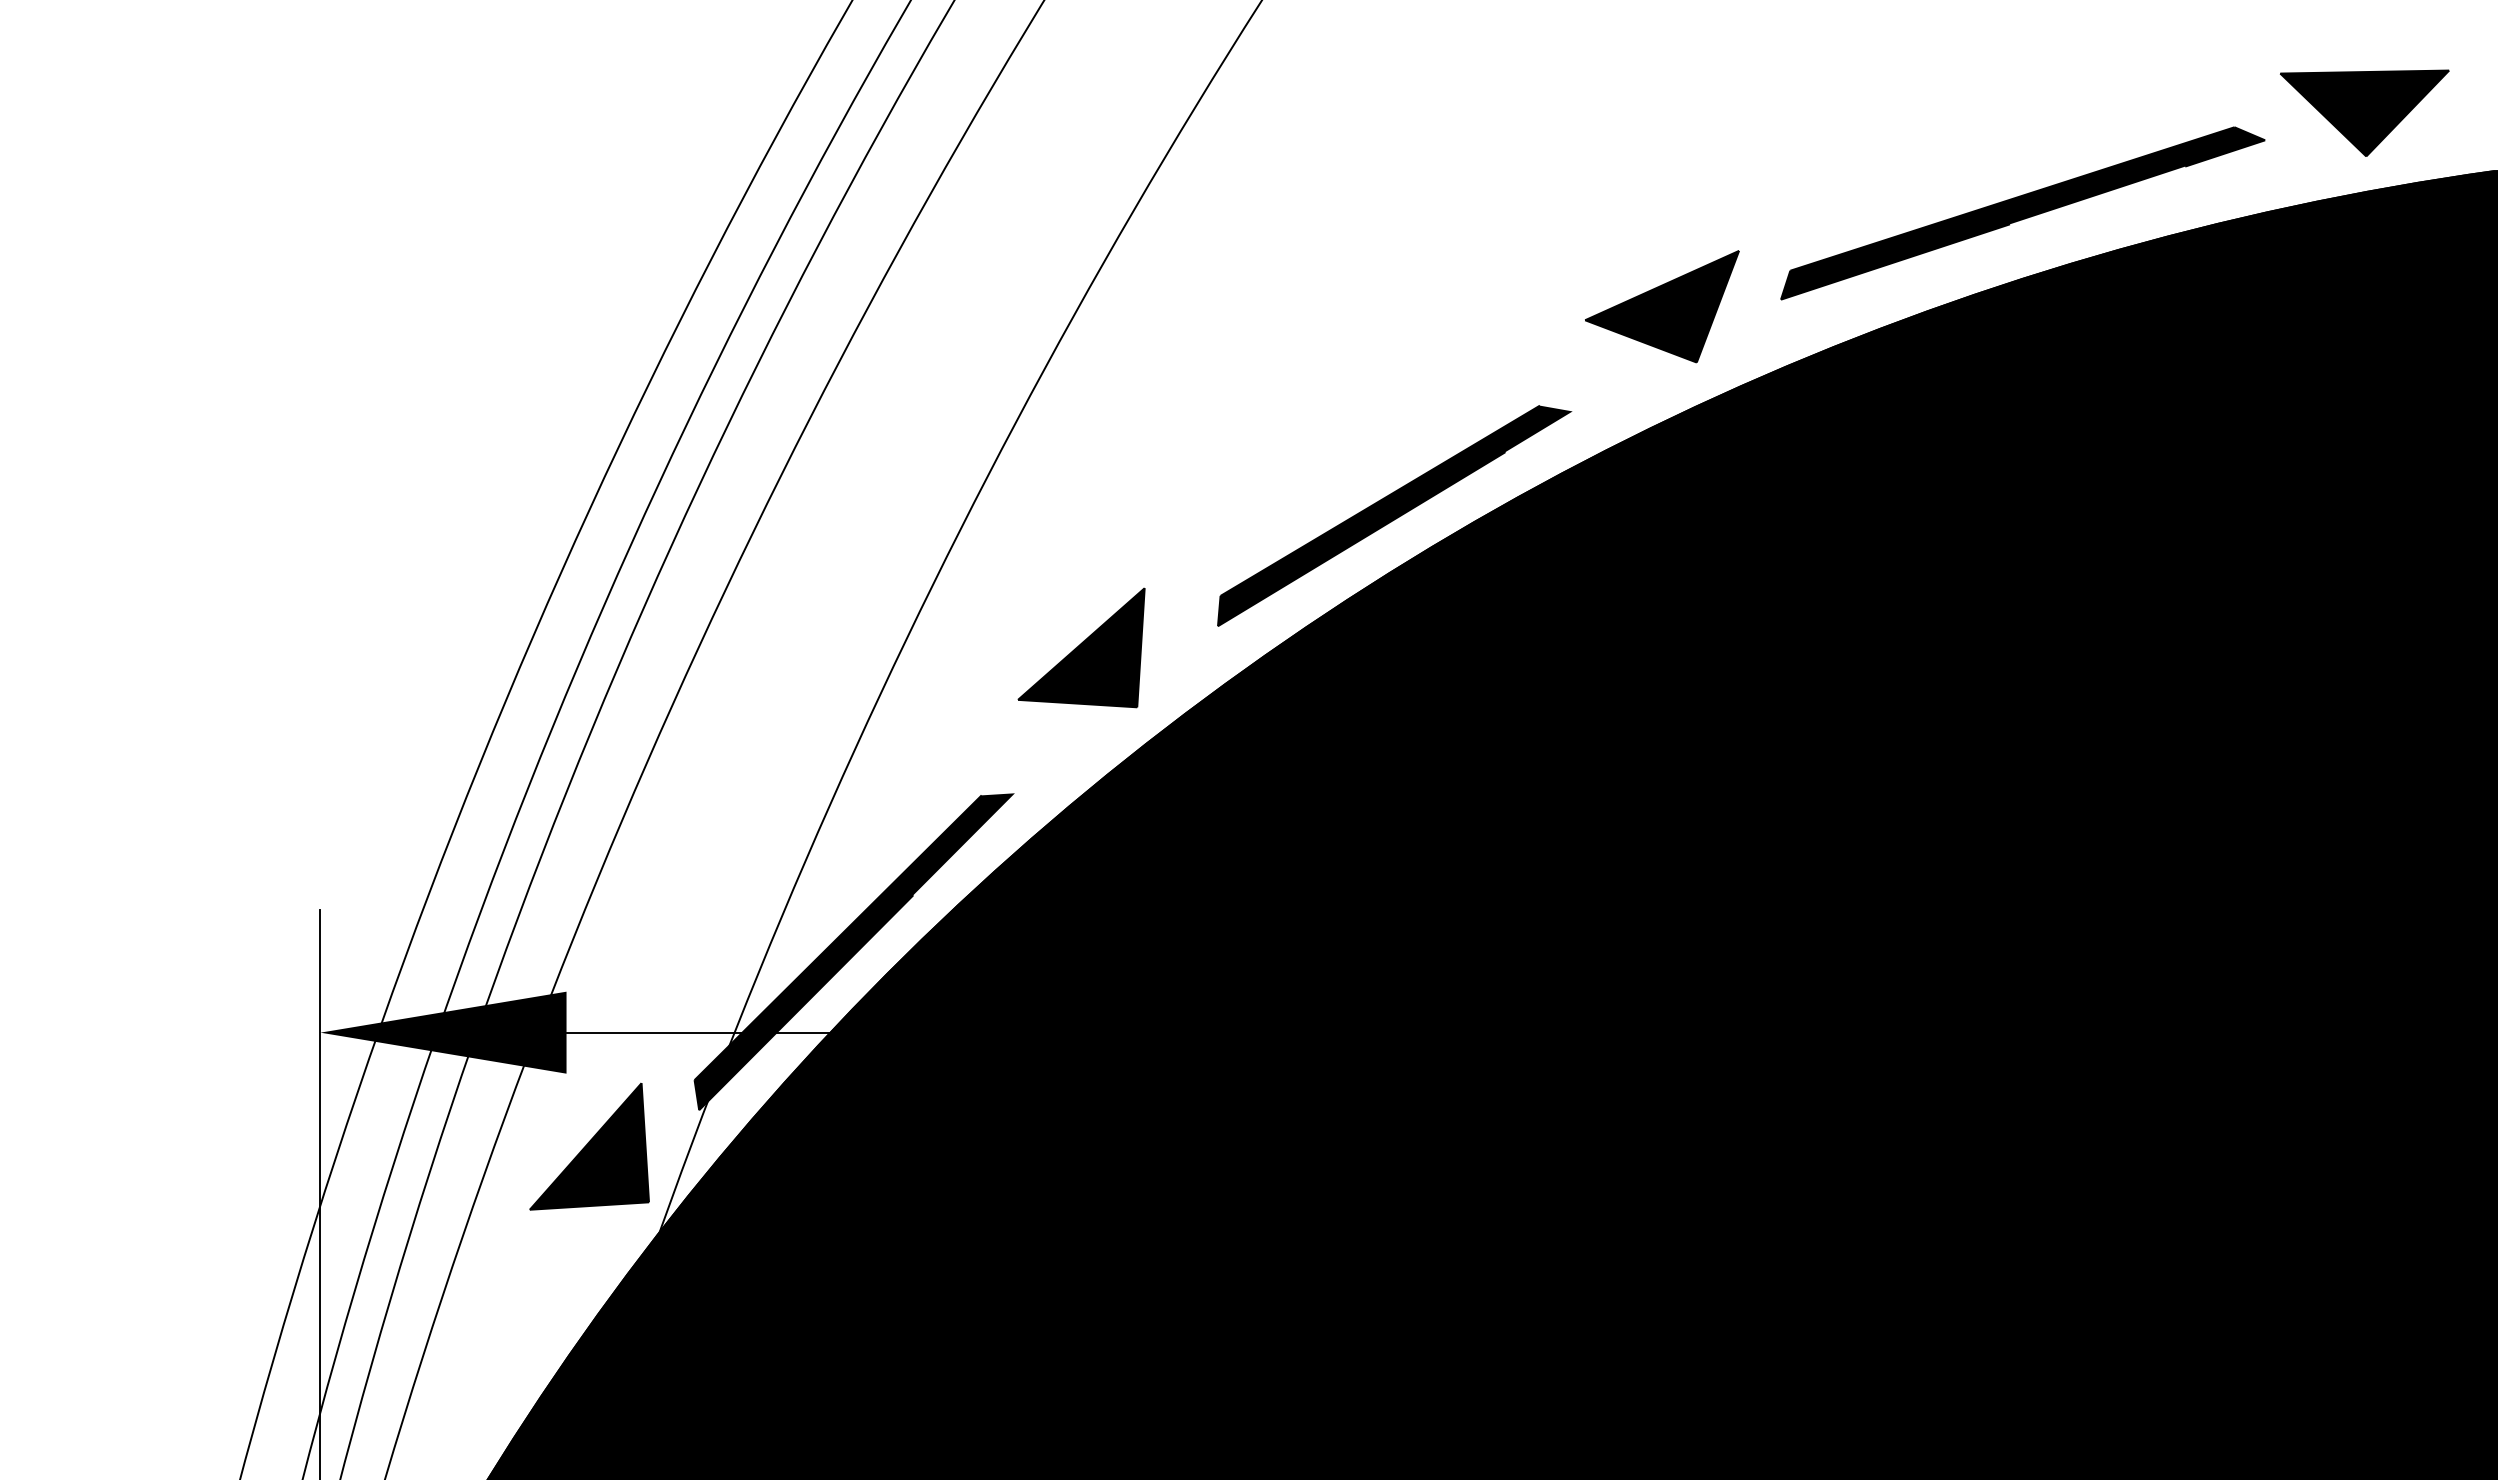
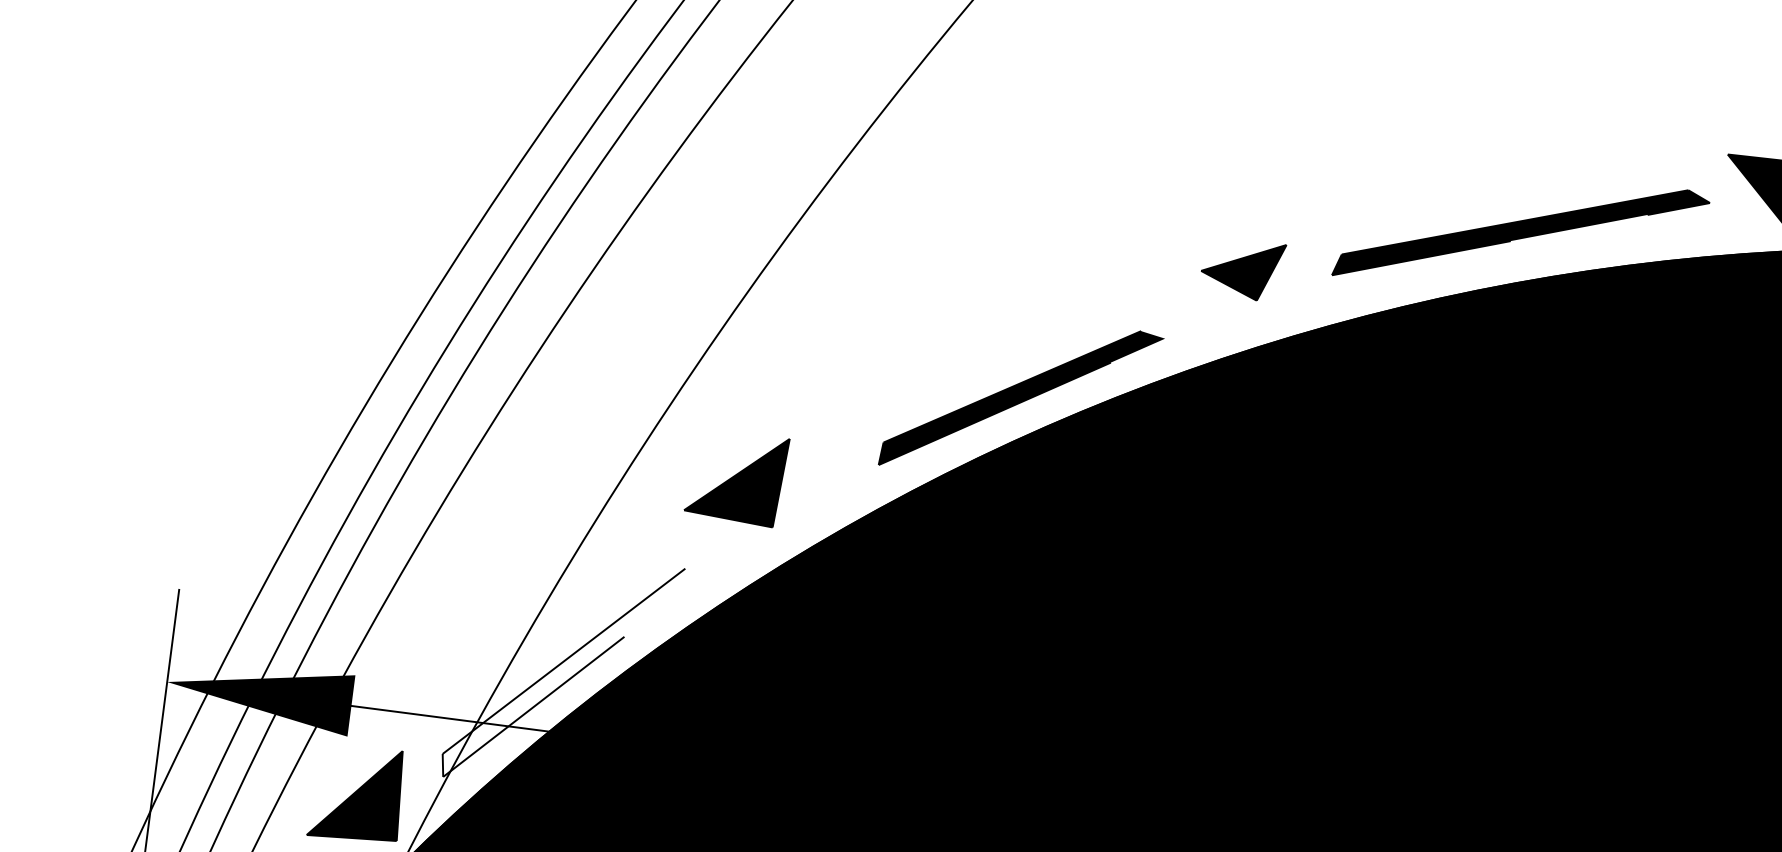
part: (1662, 306) -> (1242, 268), size x0.7
part: (1081, 647) -> (736, 477), moved
fill: (854, 951) -> (574, 673), removed

